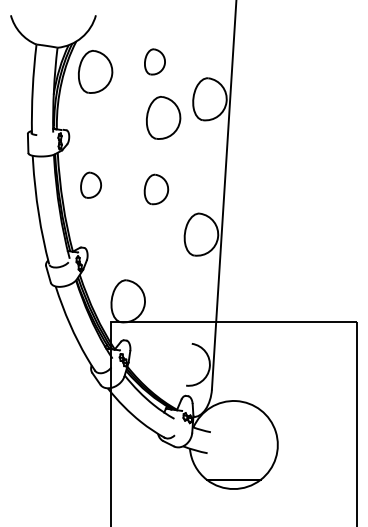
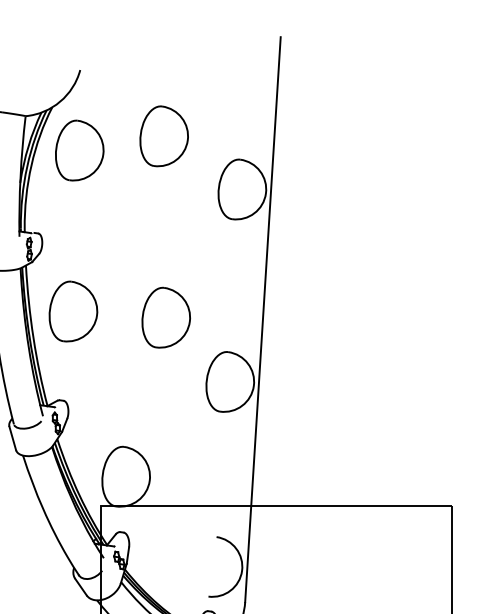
part: (154, 61) -> (163, 135), size x1.67
part: (163, 117) -> (176, 215), removed
part: (90, 185) -> (72, 312), size x1.67
part: (156, 189) -> (166, 317), size x1.43

